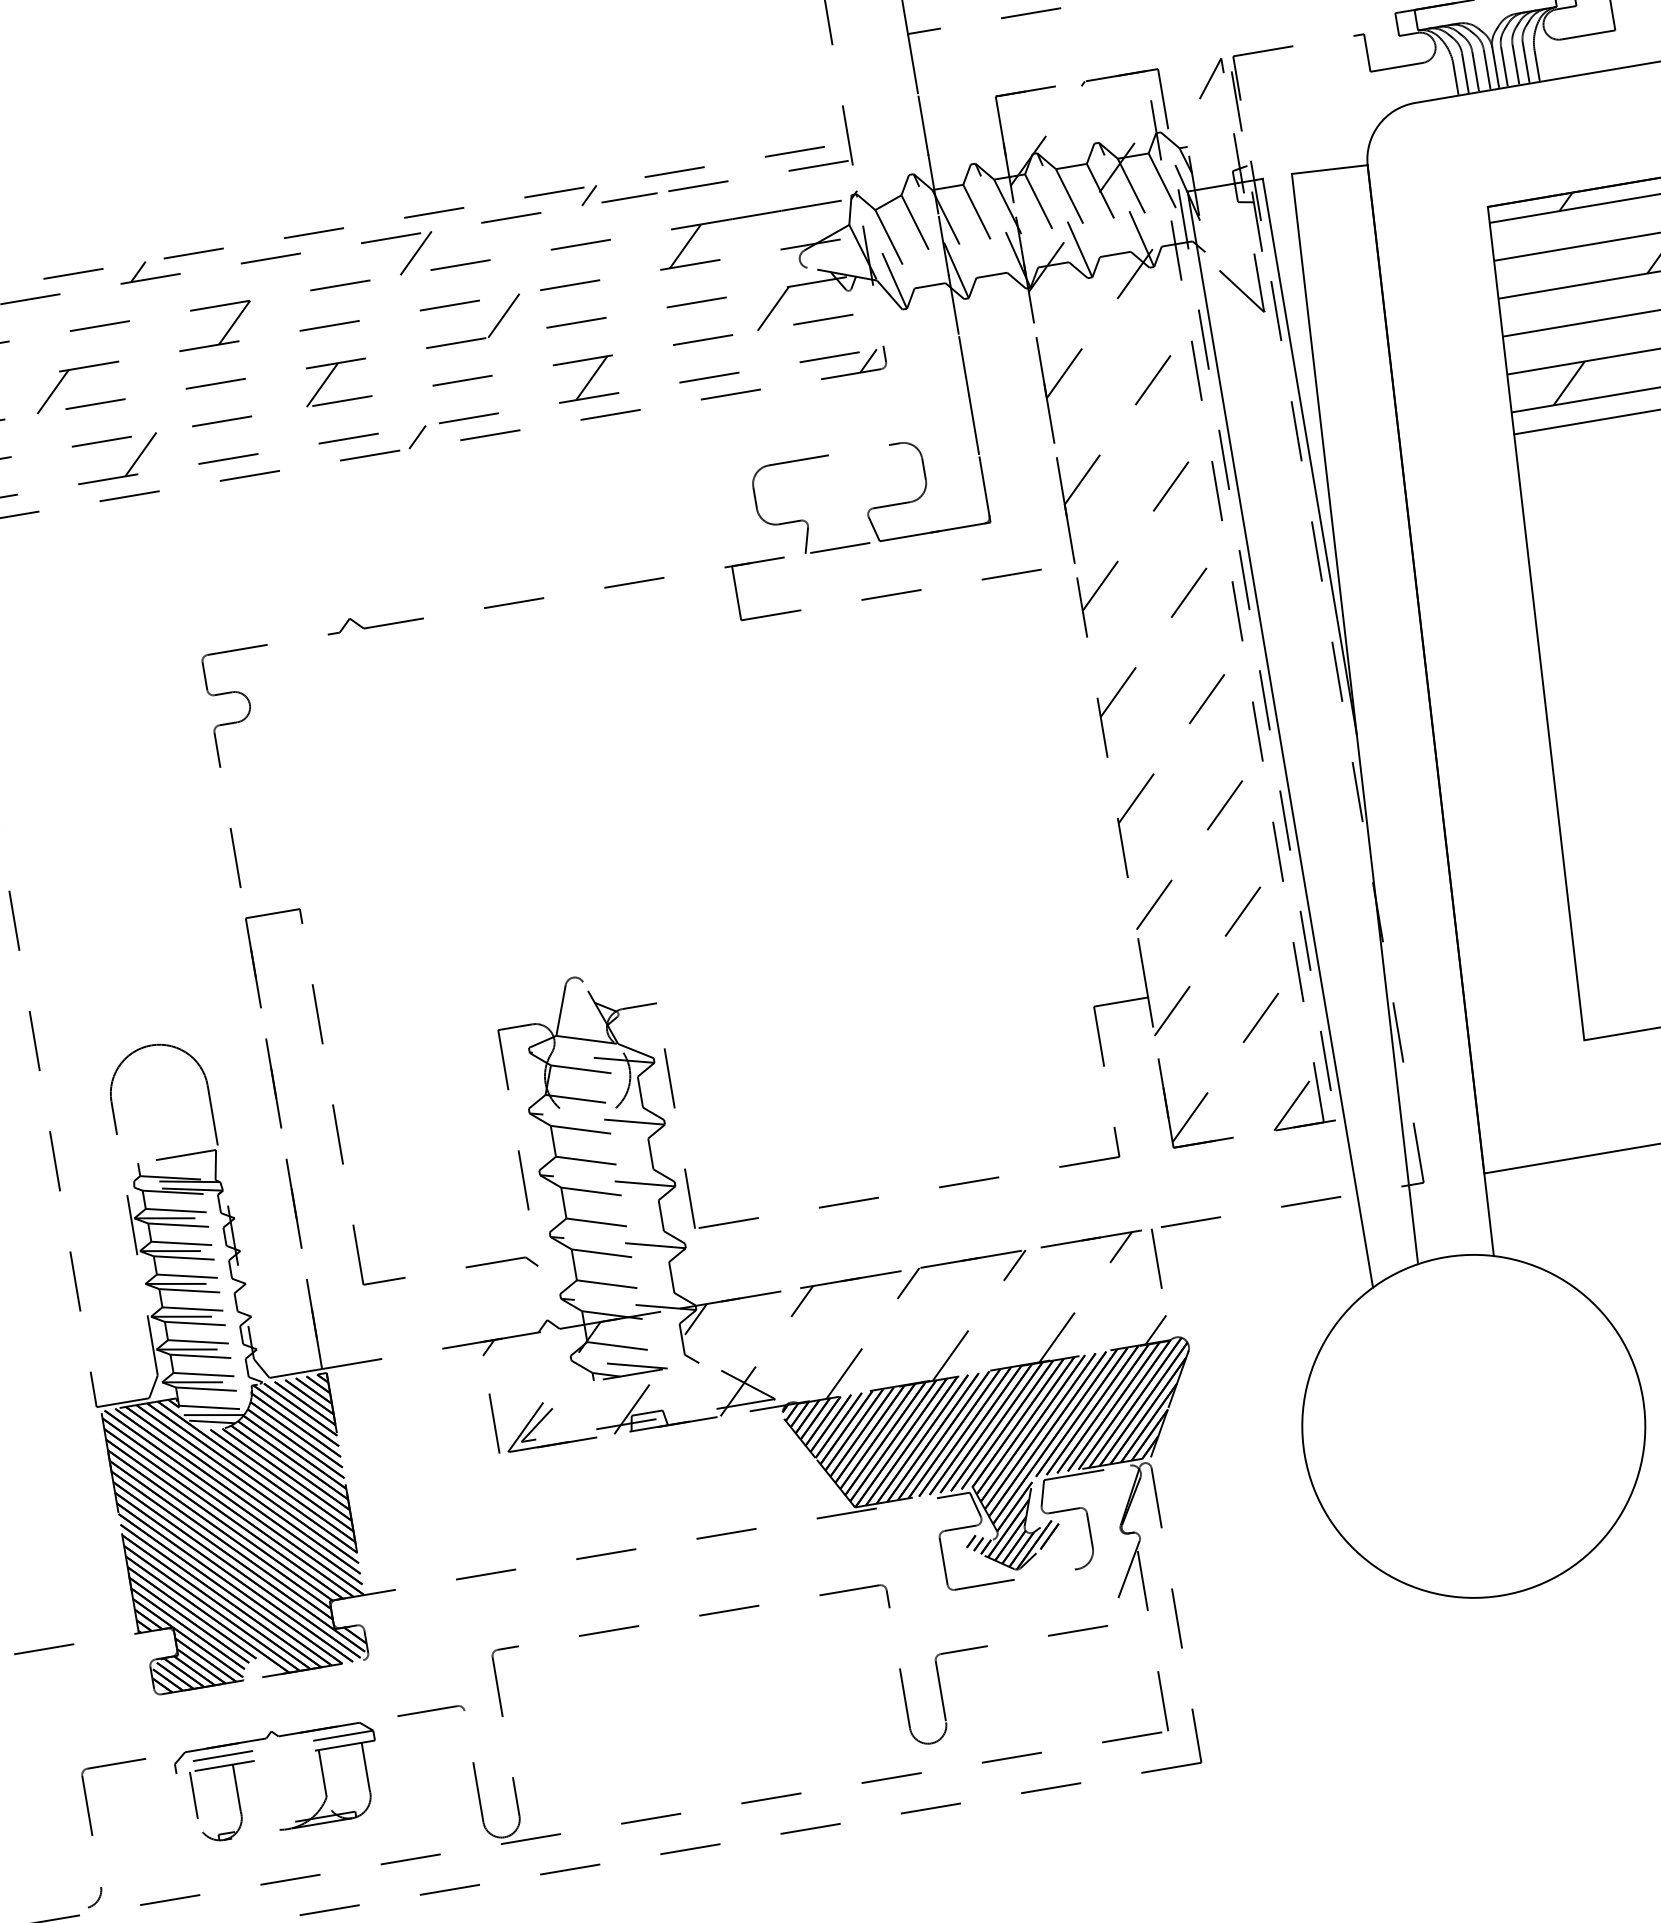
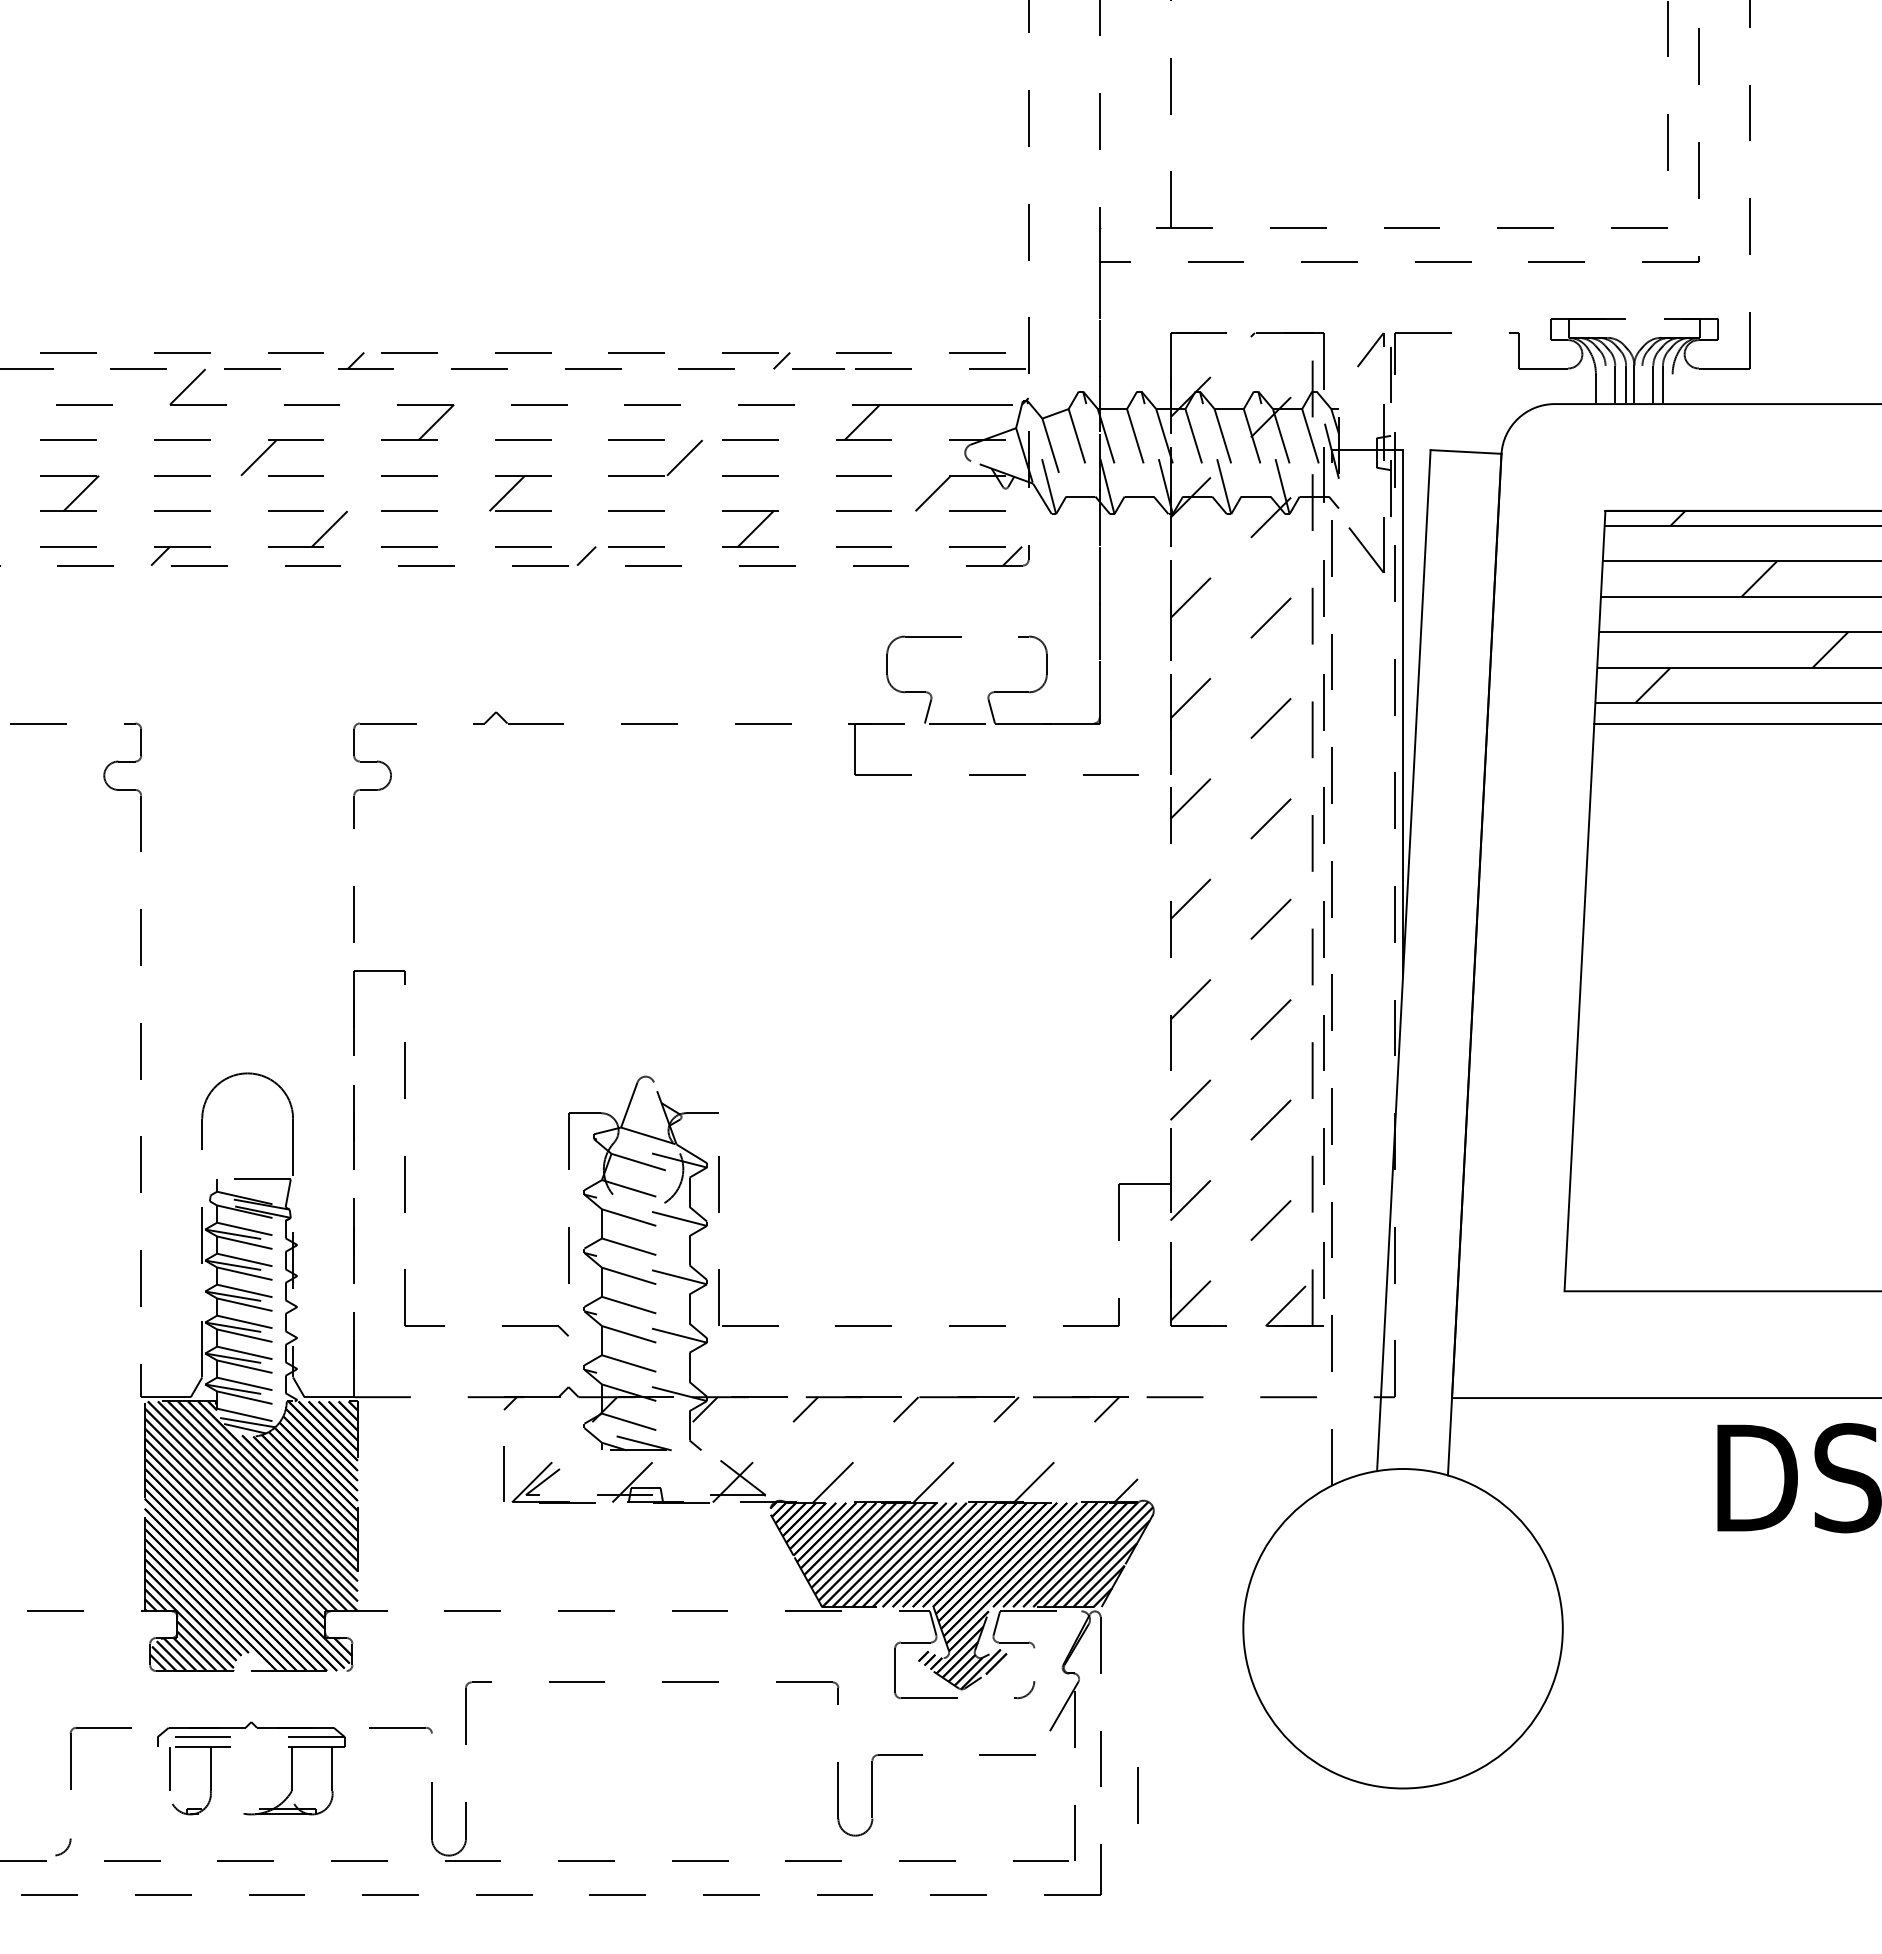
line: (1536, 65) -> (1672, 388), removed
line: (1504, 66) -> (1642, 384), removed
line: (1465, 73) -> (1605, 384), removed
line: (415, 252) -> (613, 386), removed
line: (1280, 739) -> (1332, 967), solid -> dashed
line: (1156, 1258) -> (1137, 1795), moved
line: (1090, 1530) -> (1034, 1664), removed

